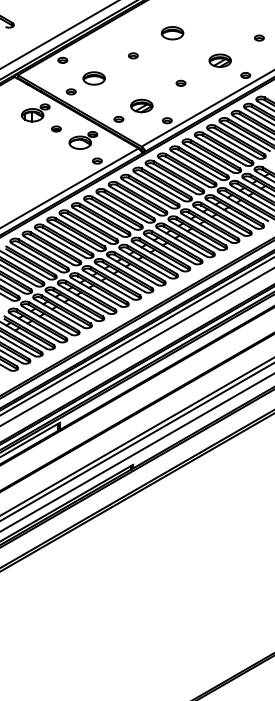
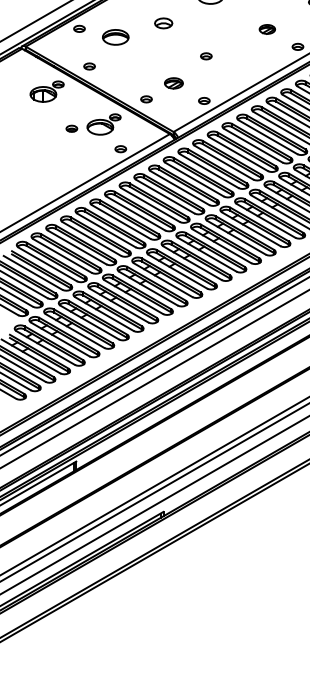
part: (133, 55) -> (163, 23), size x1.6
part: (219, 60) -> (266, 29), size x0.6
part: (93, 78) -> (114, 37), moved
part: (180, 82) -> (205, 55), moved
part: (141, 105) -> (173, 82), size x0.7
part: (56, 128) -> (71, 128), moved

